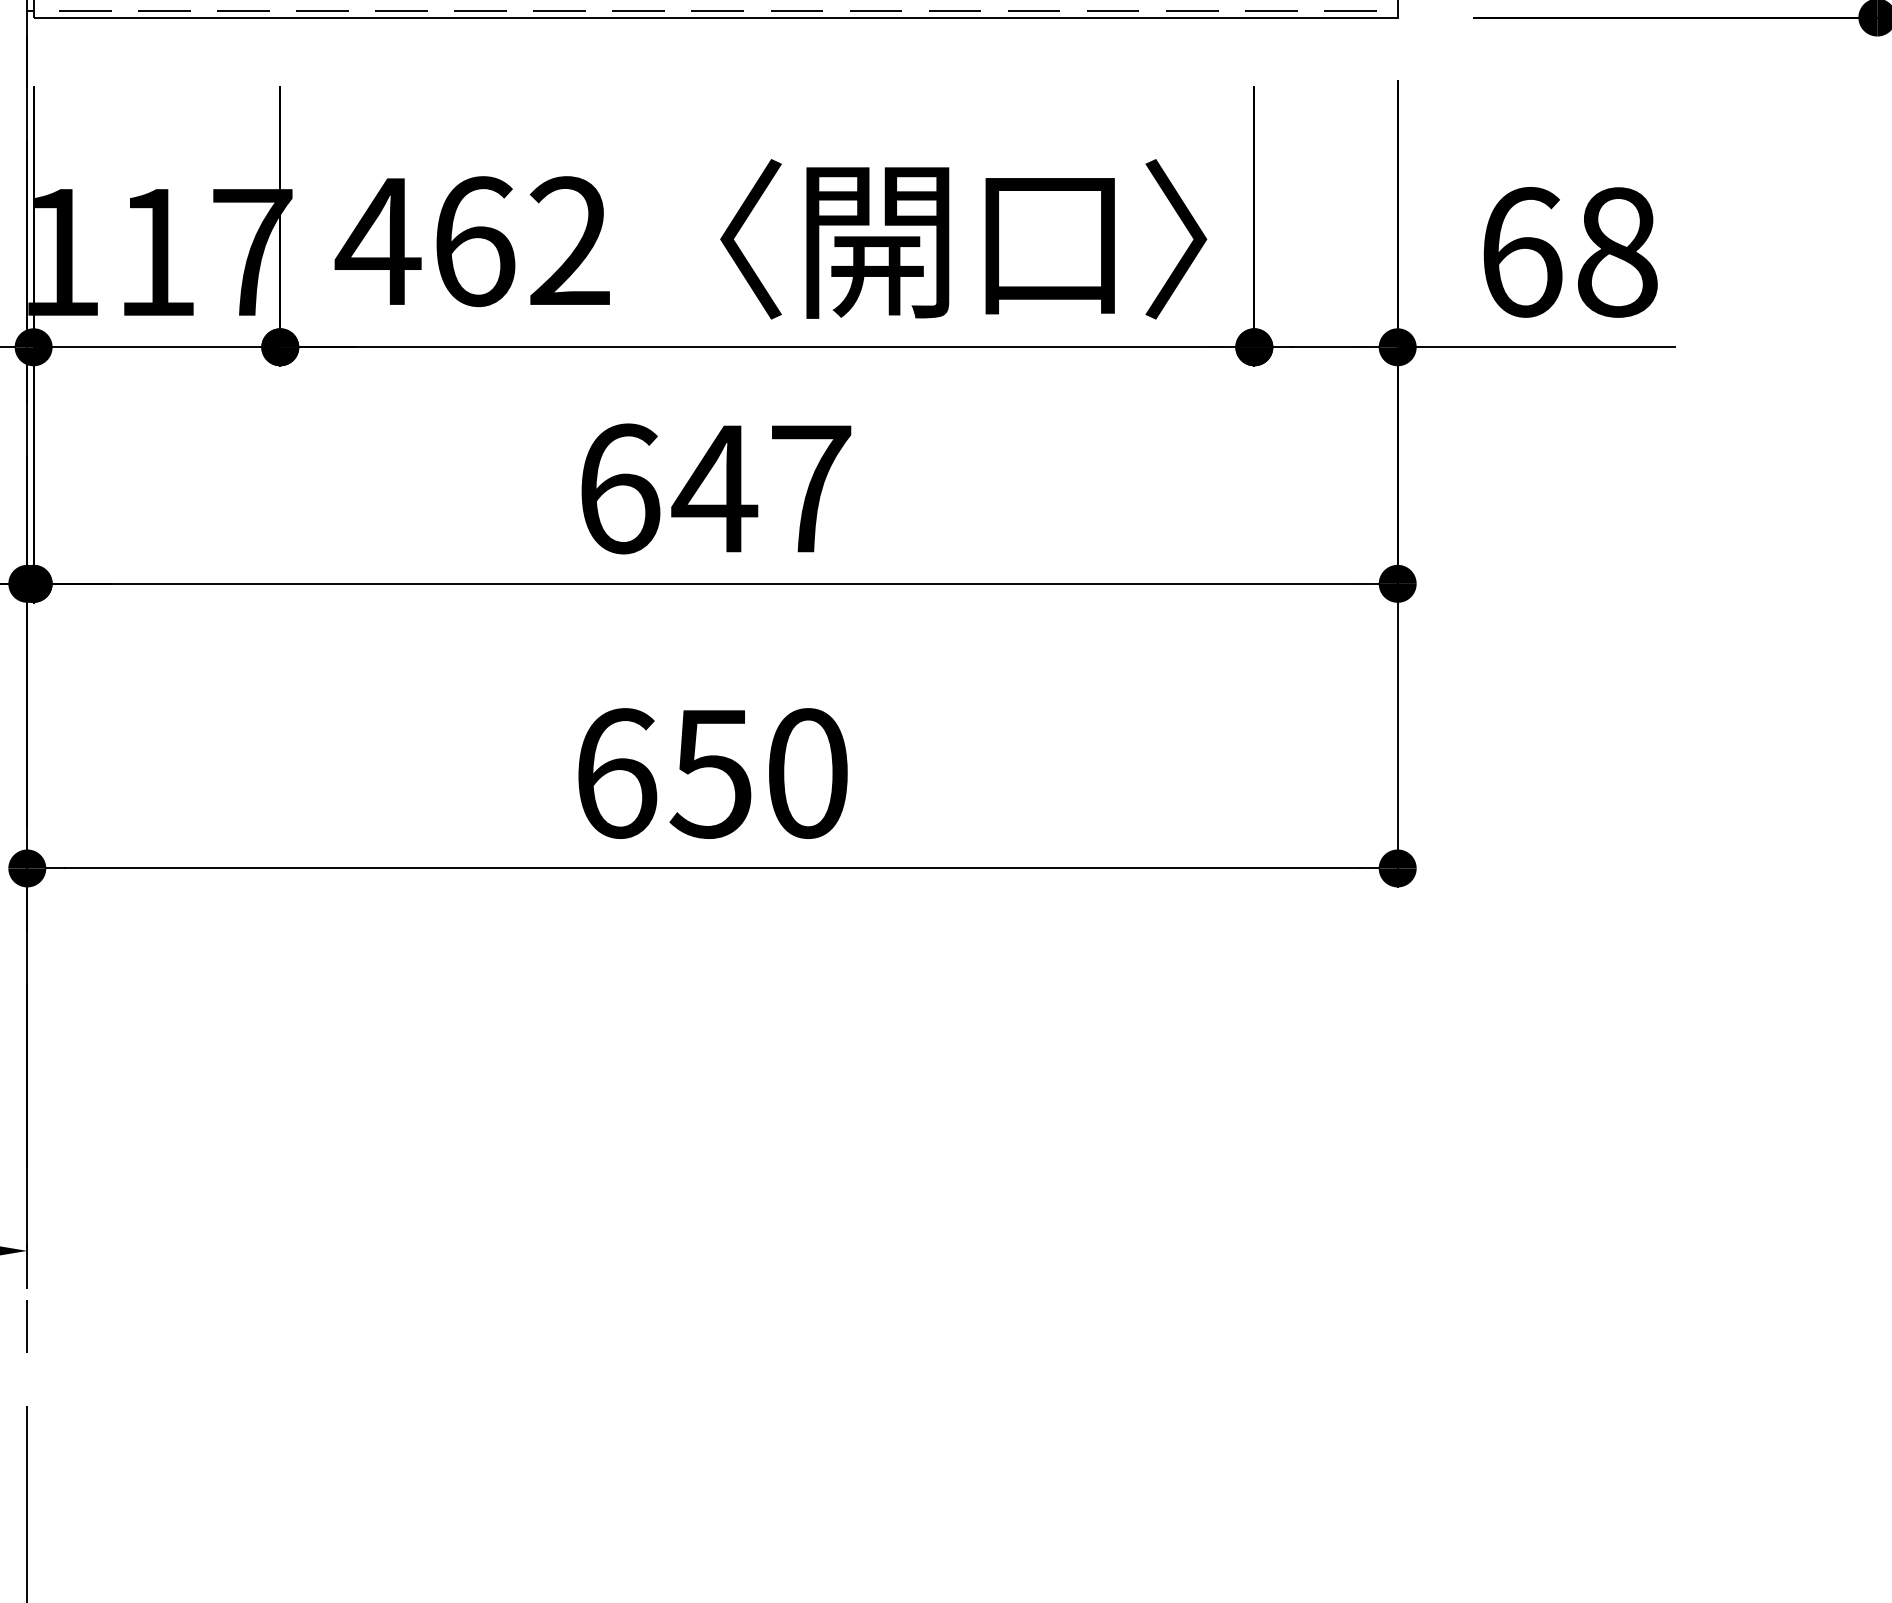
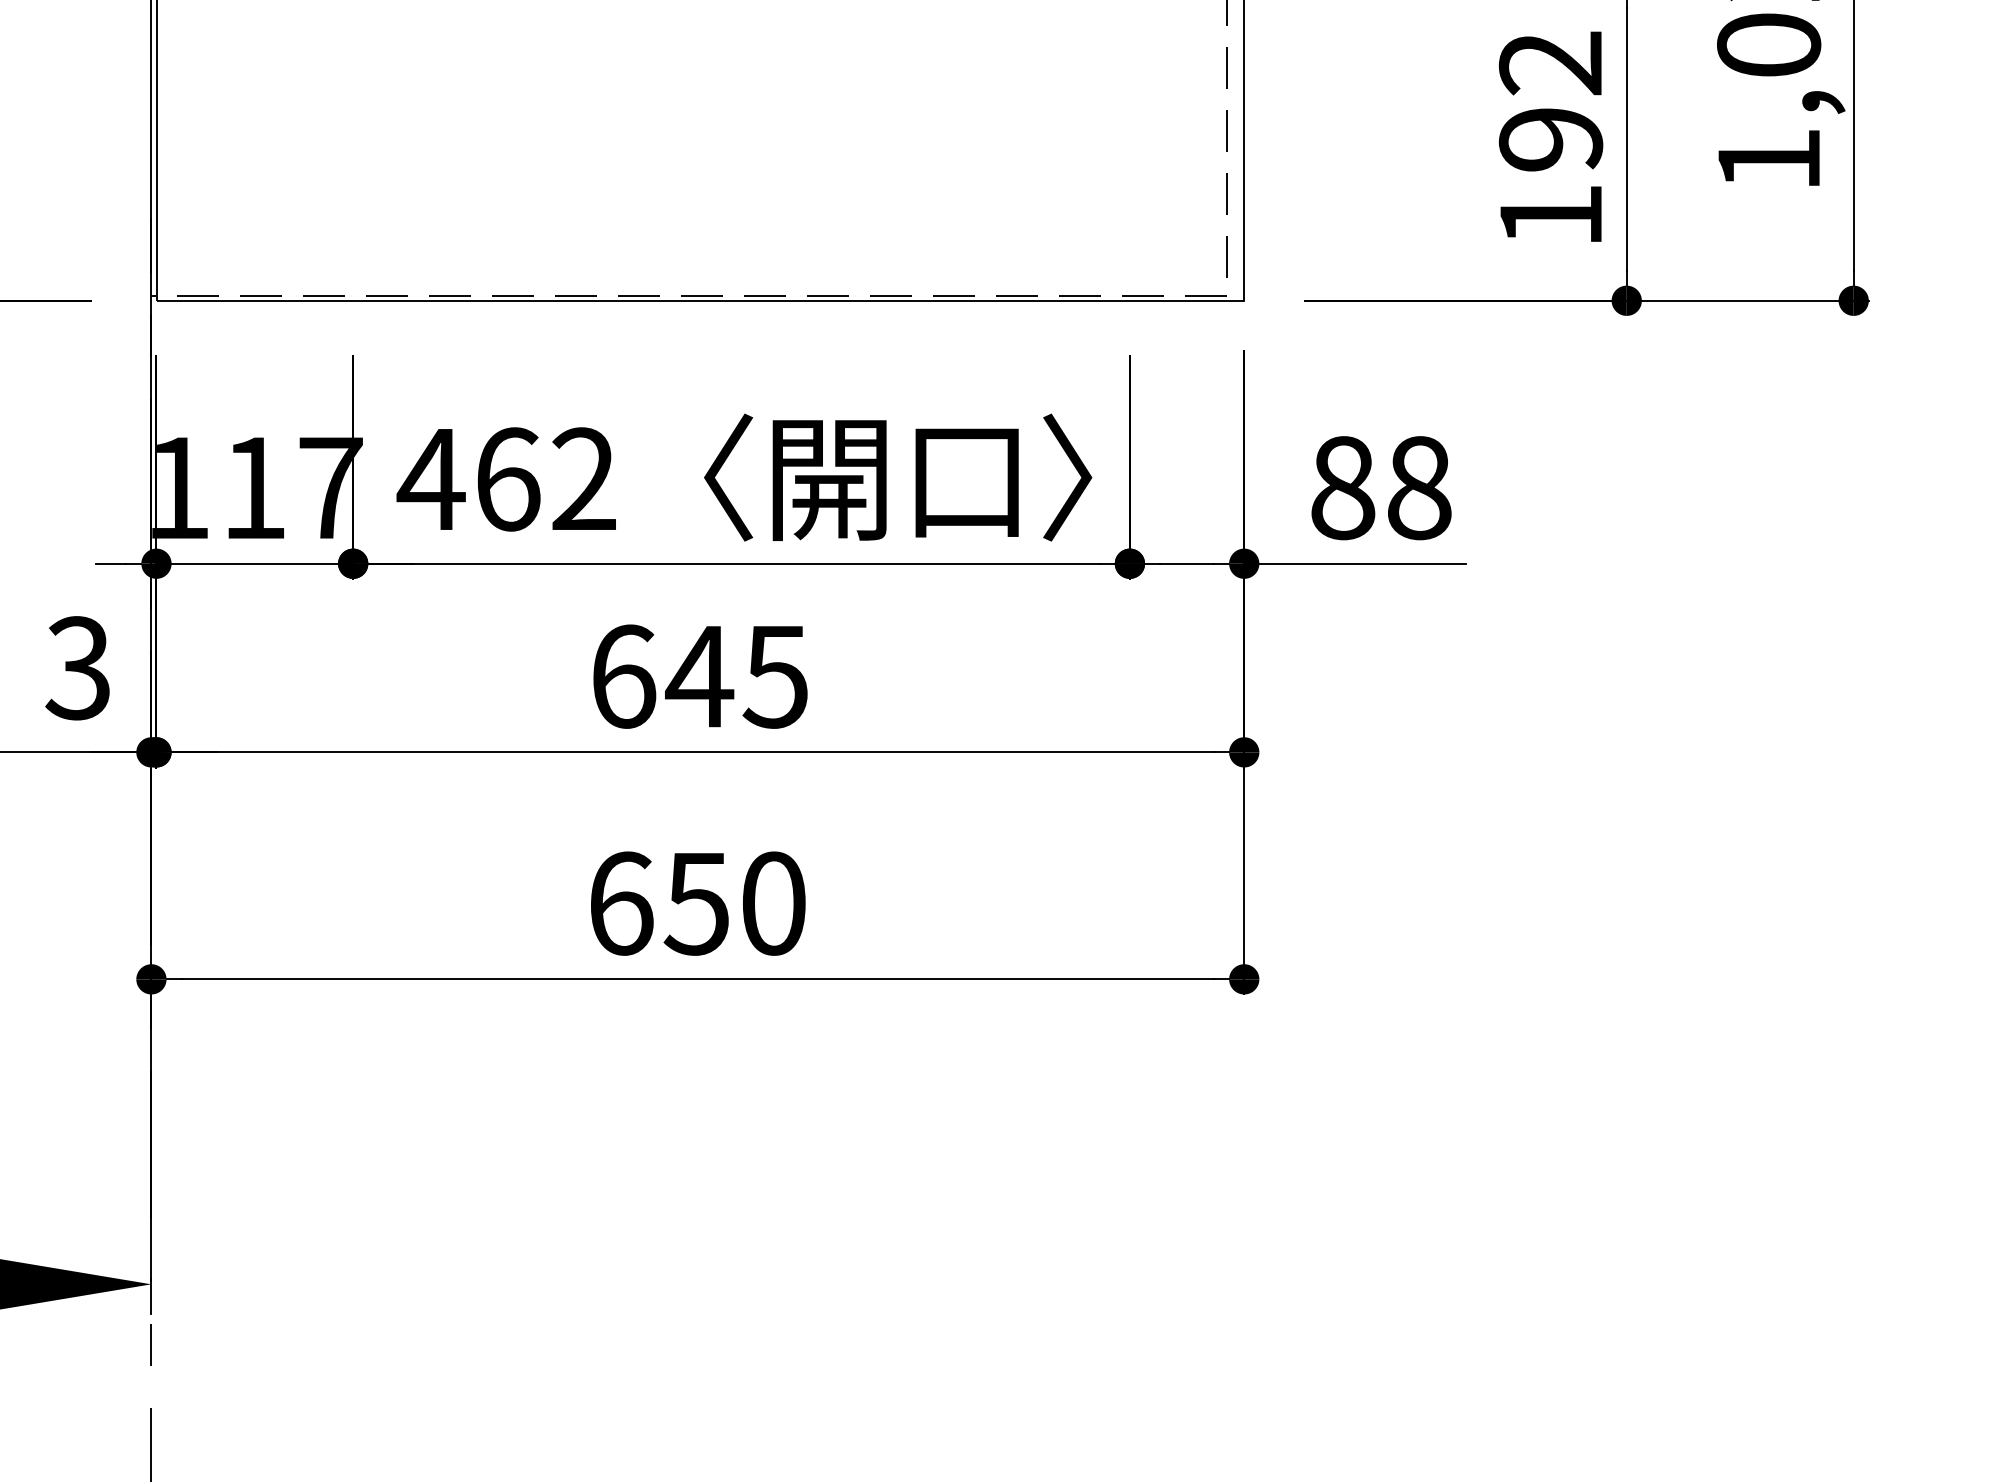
text: (1522, 251) -> (1343, 487), 68 -> 88
text: (809, 489) -> (775, 677), 647 -> 645

